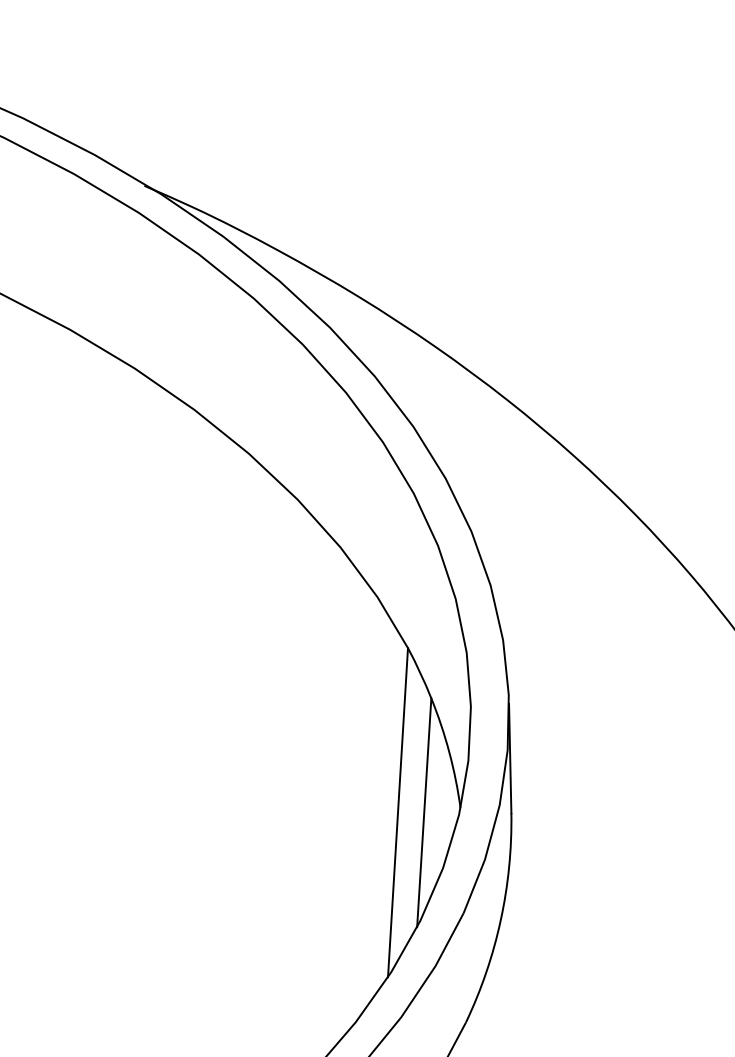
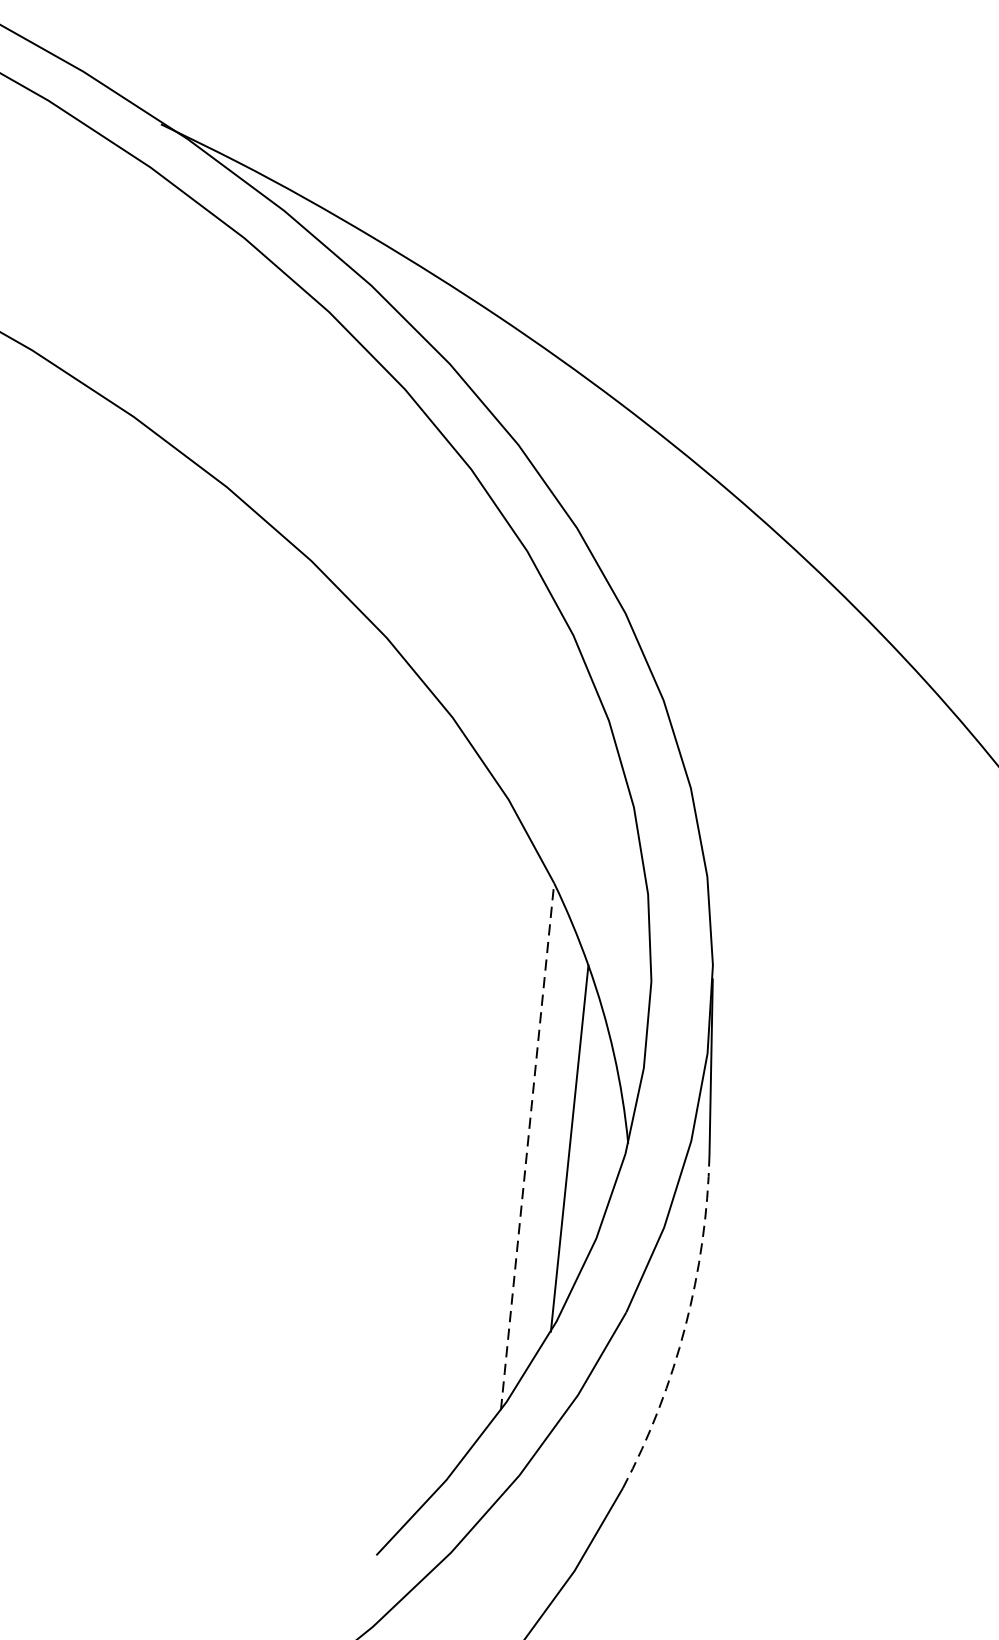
line: (398, 812) -> (528, 1146), solid -> dashed
arc: (500, 920) -> (685, 1326), solid -> dashed

